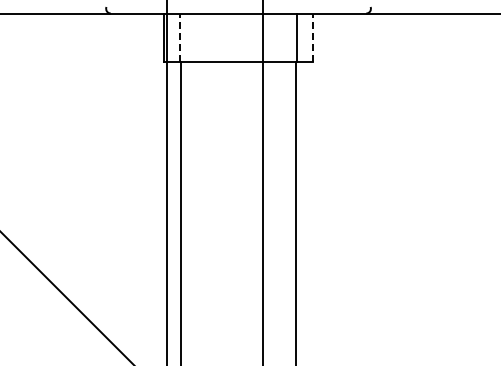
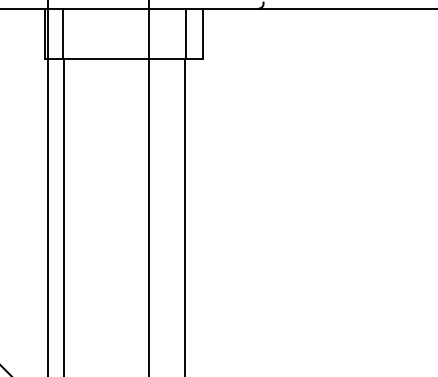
line: (180, 37) -> (63, 33), dashed -> solid
line: (313, 37) -> (203, 33), dashed -> solid

